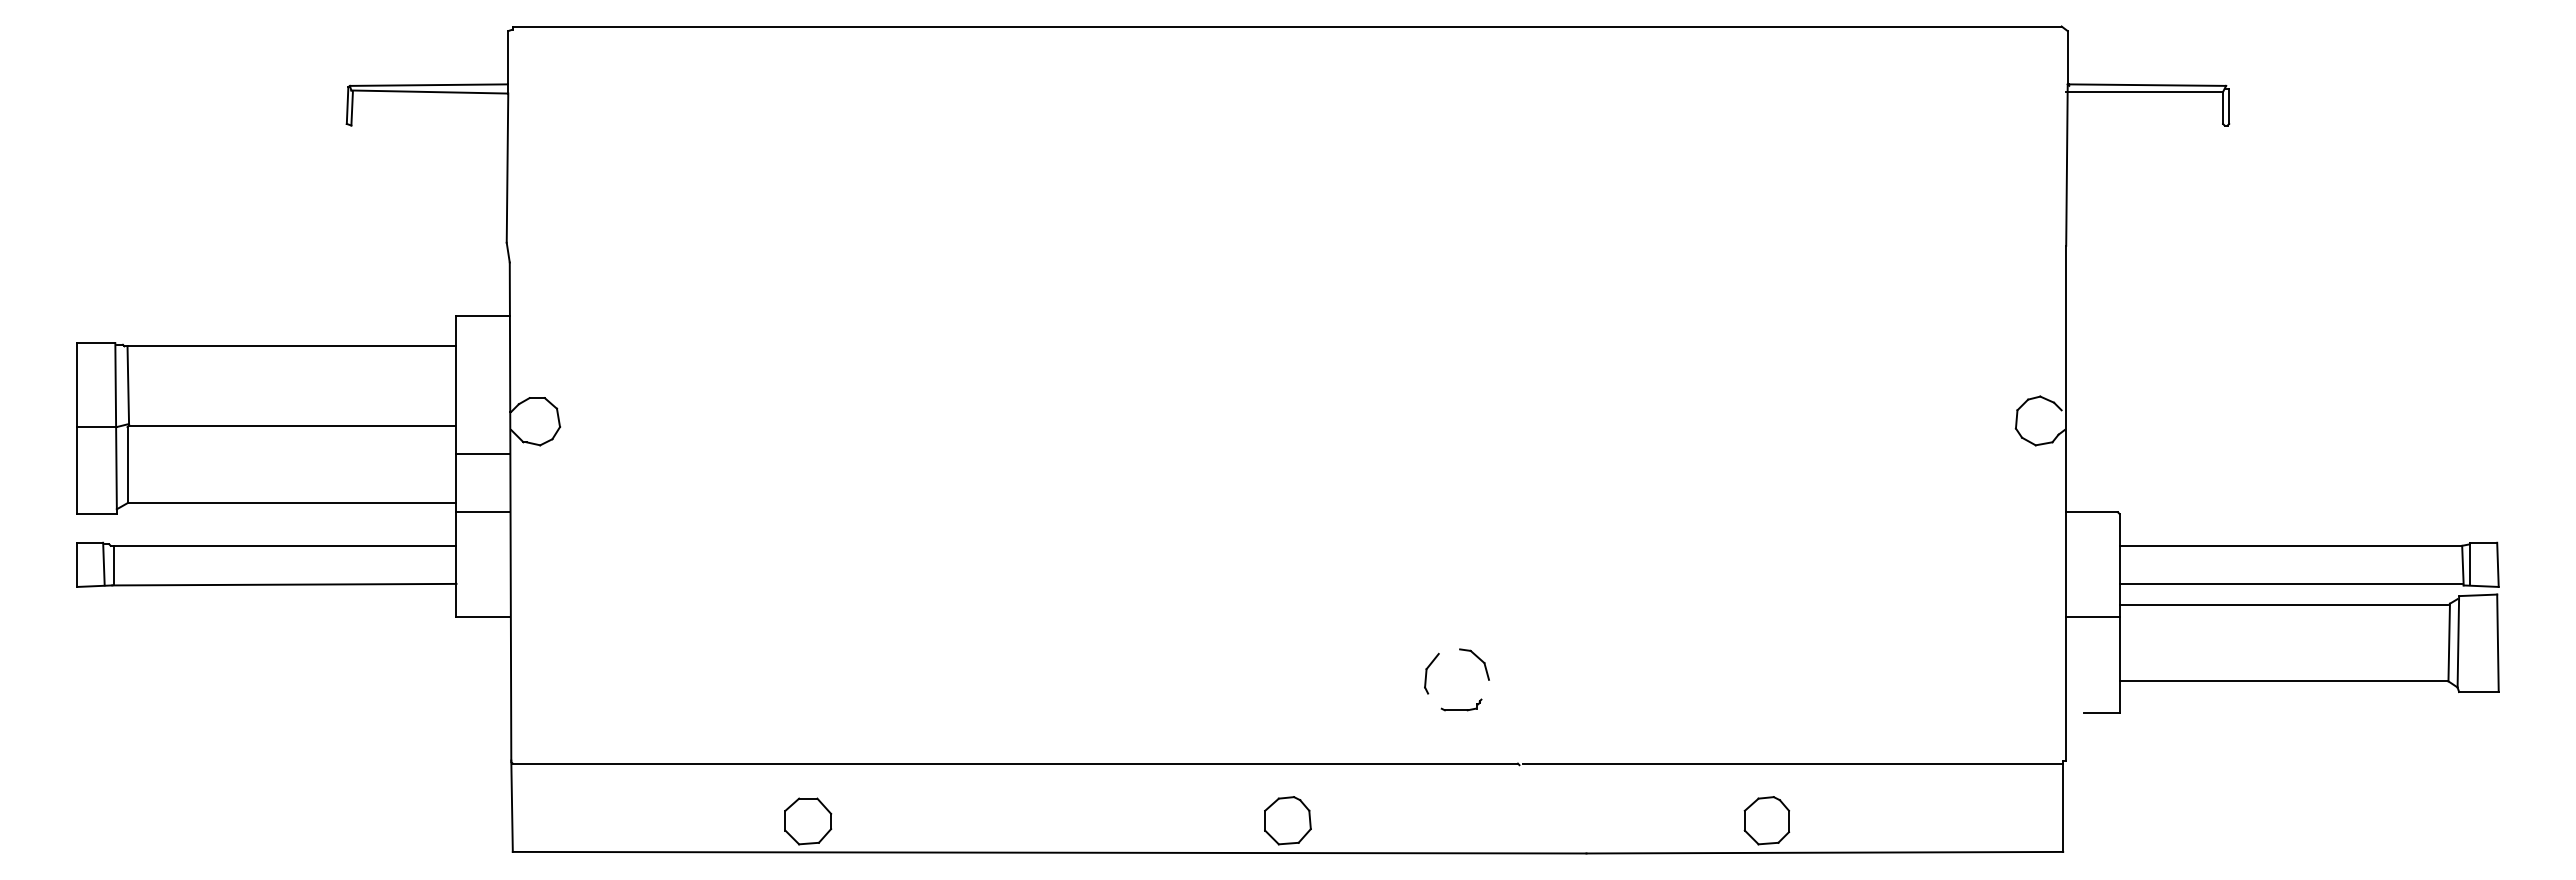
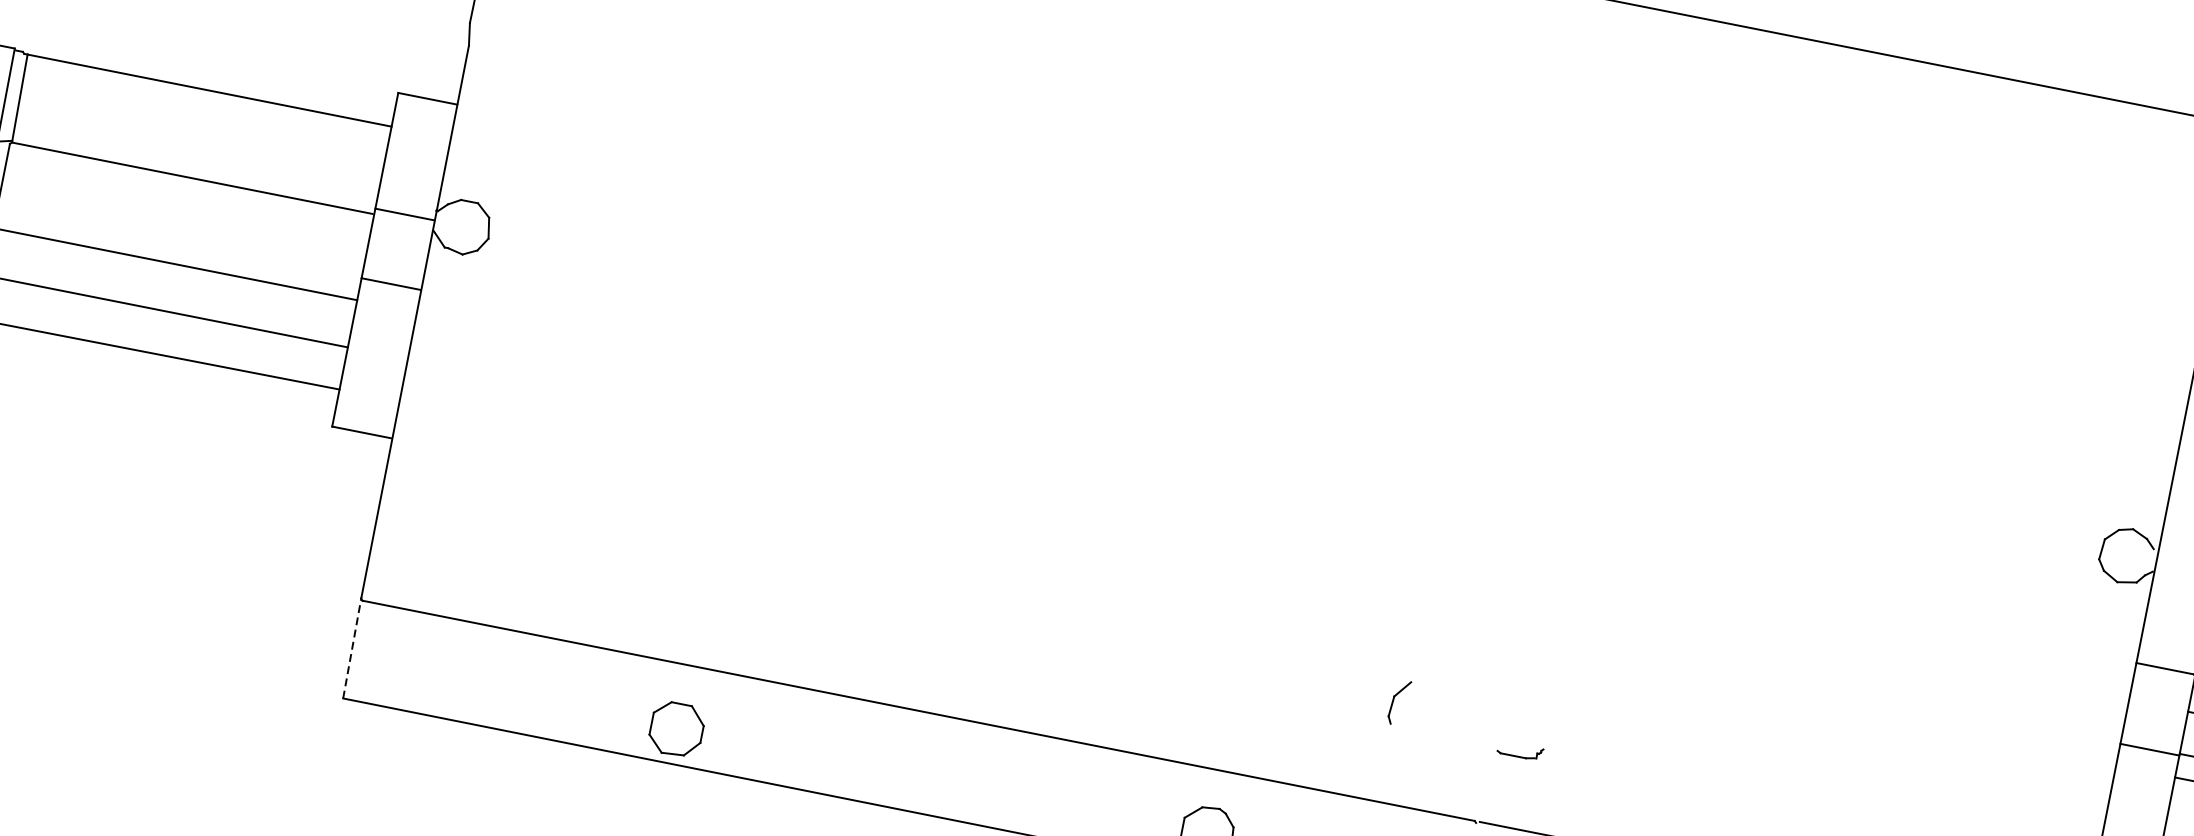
line: (482, 454) -> (404, 214), moved
line: (482, 512) -> (390, 284), moved
line: (2092, 617) -> (2149, 749), moved
part: (1478, 659) -> (1453, 697), removed
part: (1461, 704) -> (1520, 750), moved
line: (512, 806) -> (352, 648), solid -> dashed

